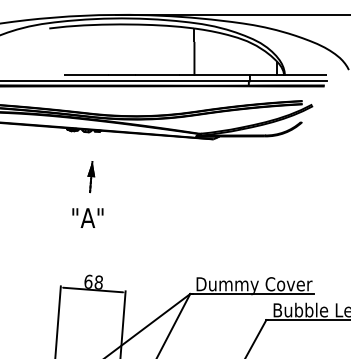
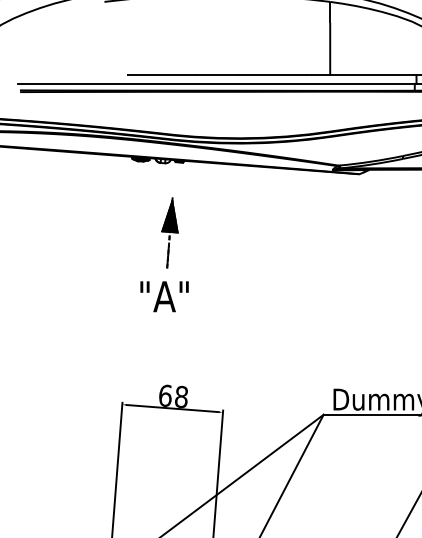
part: (90, 176) -> (168, 232), size x1.43

